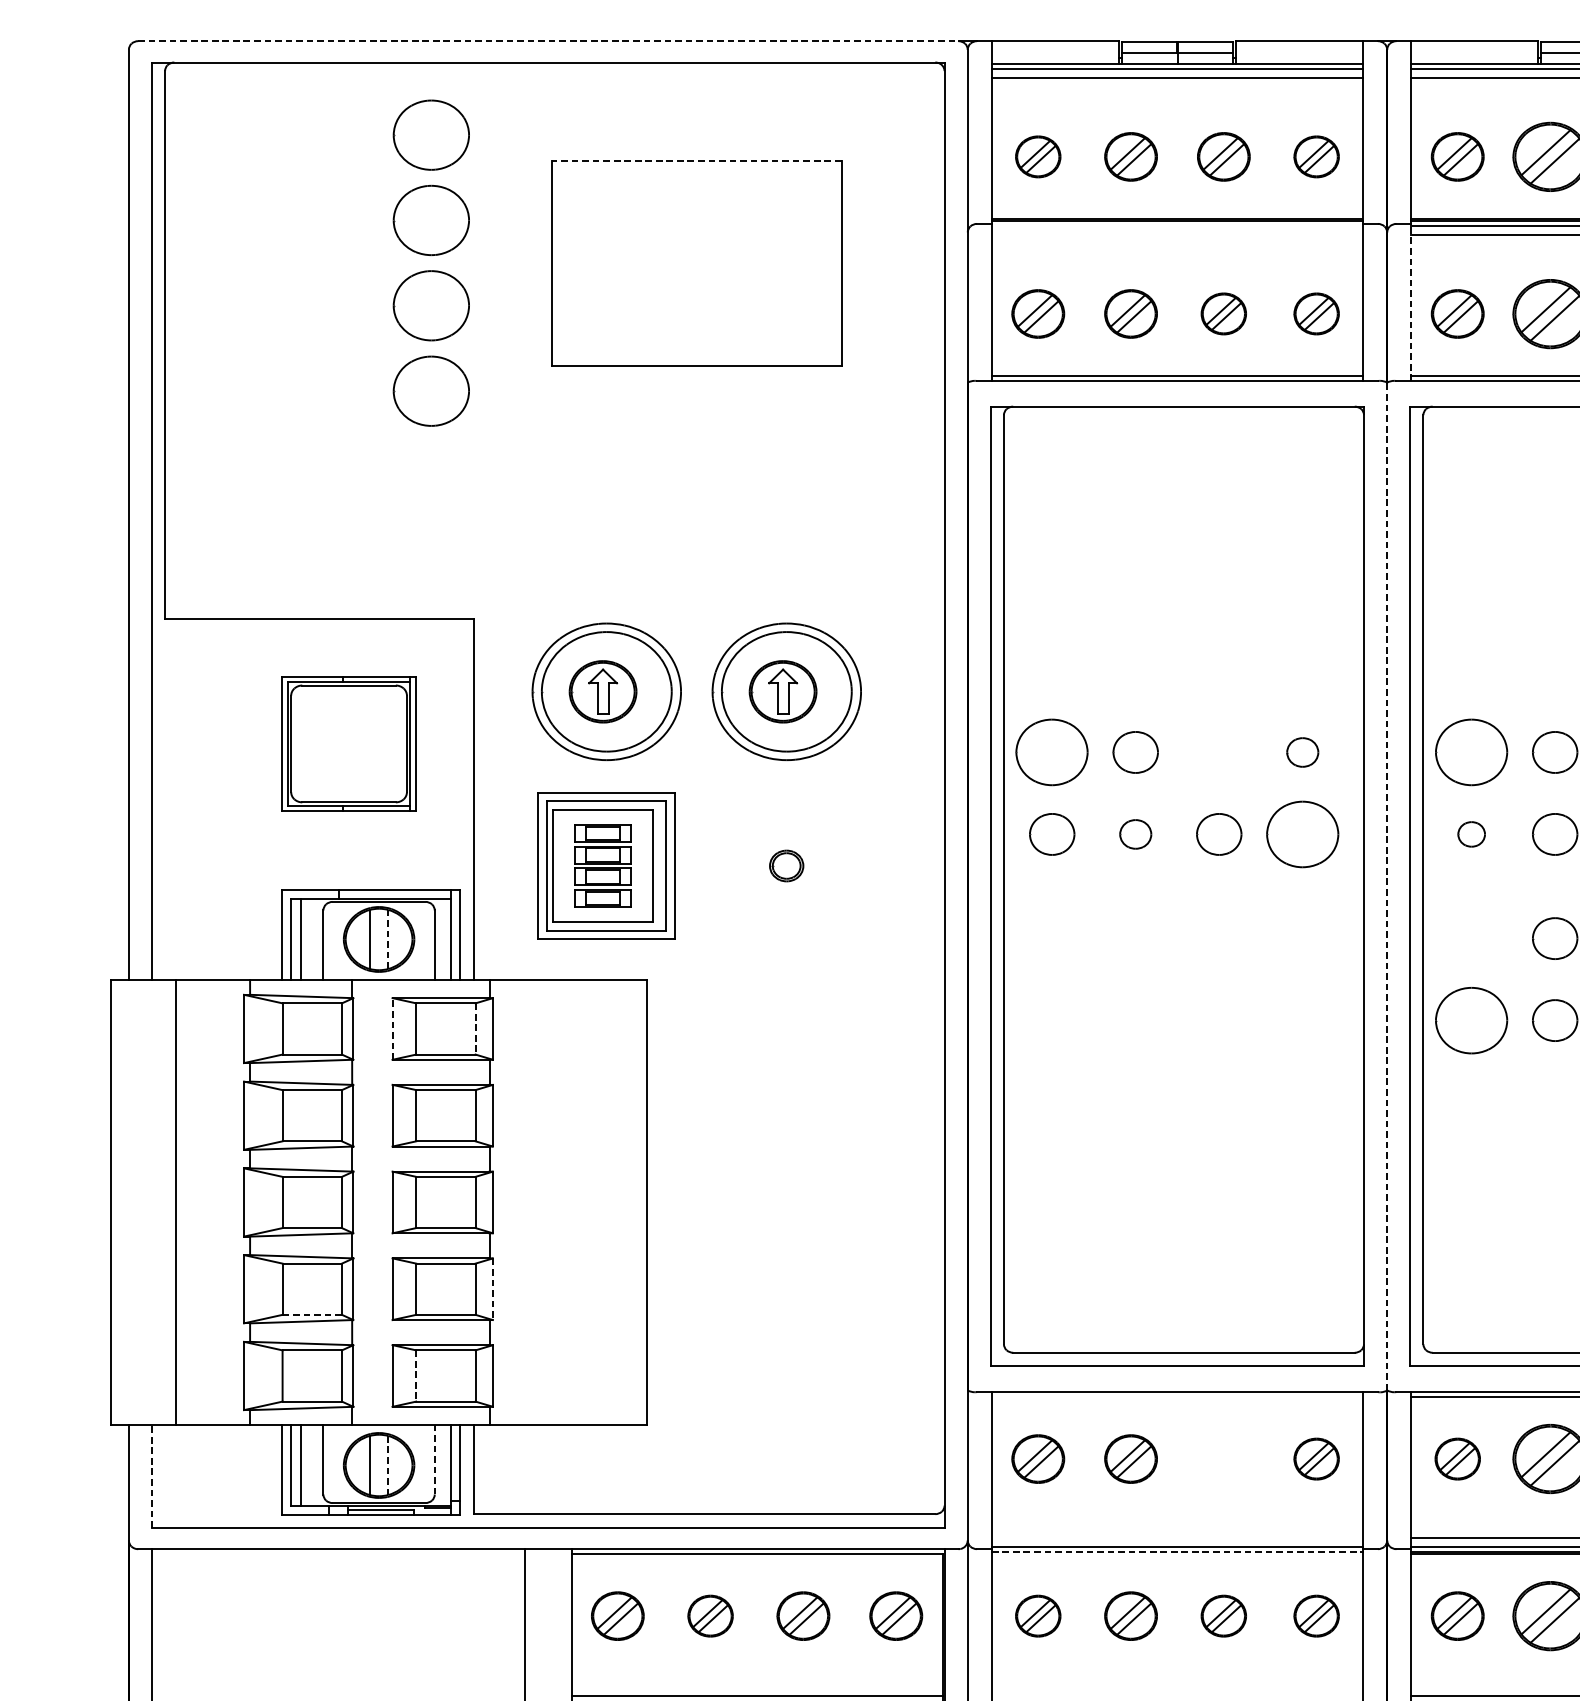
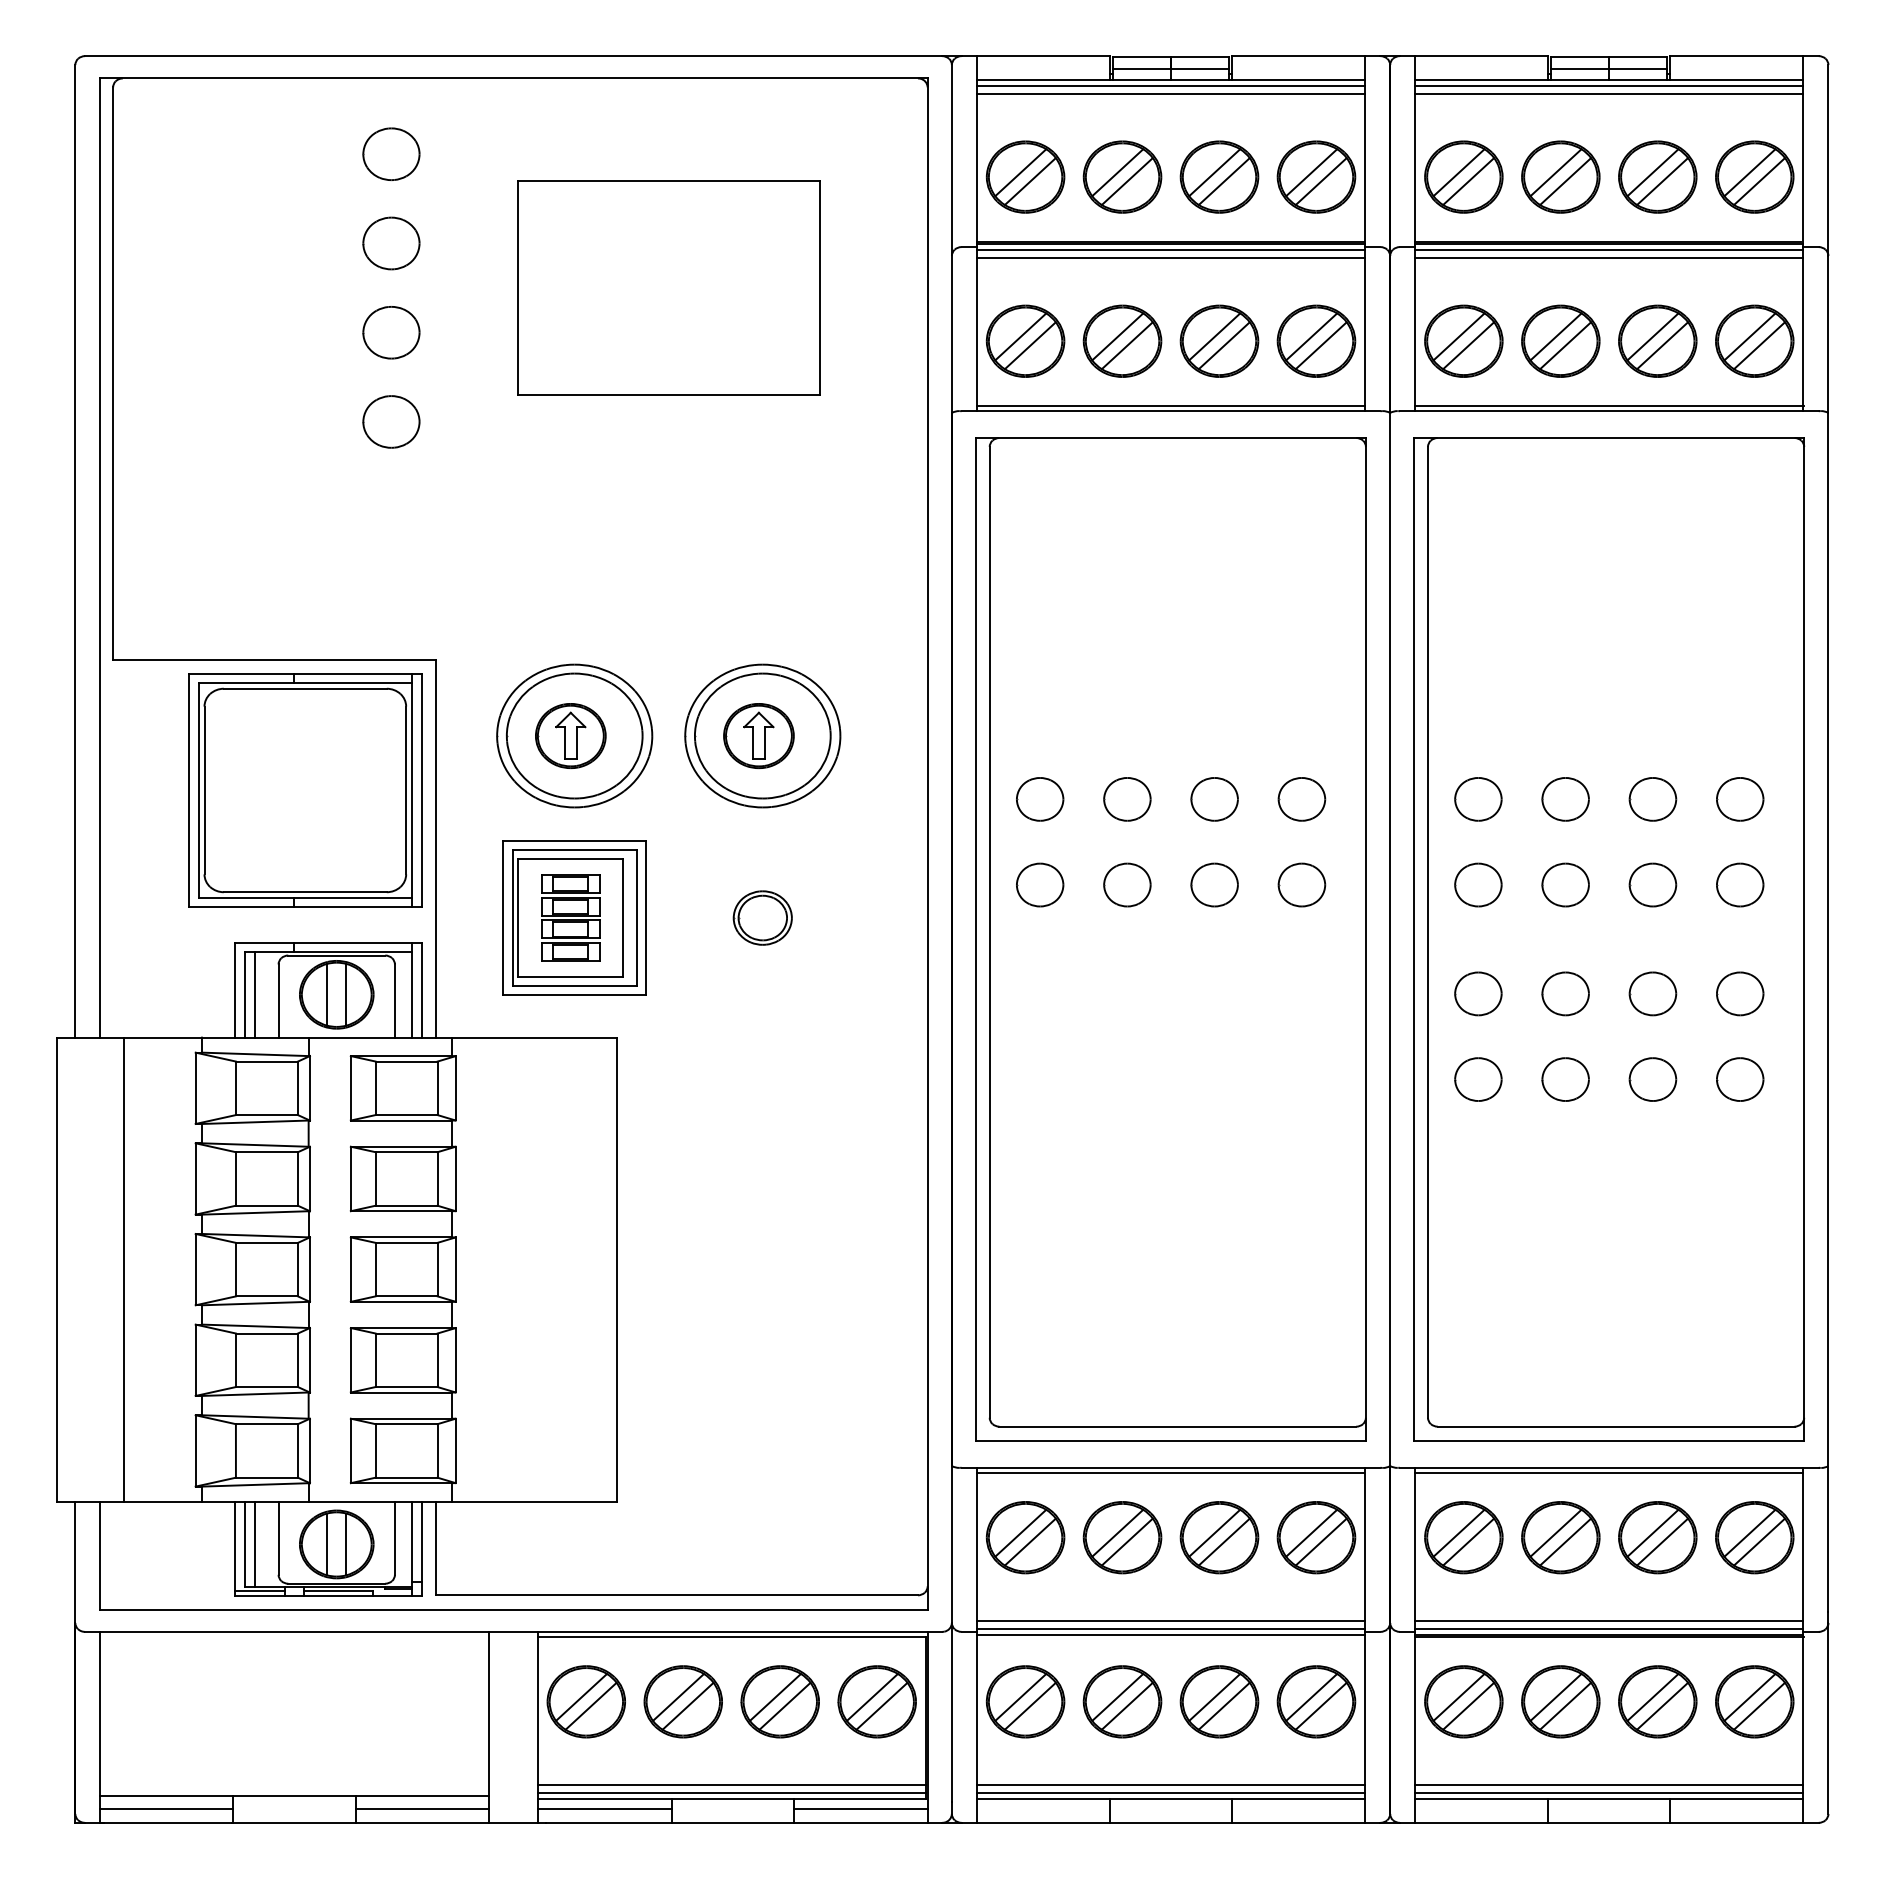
line: (548, 41) -> (513, 56), dashed -> solid
part: (431, 134) -> (391, 153), size x0.71
part: (1038, 156) -> (1025, 176), size x1.67
part: (1131, 156) -> (1122, 176), size x1.43
part: (1223, 156) -> (1219, 176), size x1.43
part: (1316, 156) -> (1316, 176), size x1.67
part: (1457, 156) -> (1463, 176), size x1.43
line: (696, 161) -> (668, 181), dashed -> solid
part: (431, 220) -> (391, 243), size x0.71
line: (1176, 226) -> (1170, 249), added
line: (1176, 234) -> (1170, 258), added
line: (1411, 301) -> (1415, 328), dashed -> solid
part: (431, 305) -> (391, 332), size x0.71
part: (1038, 313) -> (1025, 340), size x1.43
part: (1131, 313) -> (1122, 340), size x1.43
part: (1223, 313) -> (1219, 340), size x1.67
part: (1316, 313) -> (1316, 340), size x1.67
part: (1457, 313) -> (1463, 340), size x1.43
part: (431, 390) -> (391, 421), size x0.71
part: (349, 743) -> (305, 790), size x1.67
part: (1052, 752) -> (1040, 799), size x0.62
part: (1219, 752) -> (1214, 799), added
part: (1302, 752) -> (1301, 799), size x1.43
part: (1471, 752) -> (1478, 799), size x0.62
part: (1135, 833) -> (1127, 884), size x1.43
part: (1302, 833) -> (1301, 884), size x0.62
part: (1471, 833) -> (1478, 884), size x1.67
part: (786, 865) -> (762, 917), size x1.67
line: (1387, 886) -> (1390, 939), dashed -> solid
part: (1471, 938) -> (1478, 993), added
line: (388, 939) -> (346, 994), dashed -> solid
part: (1471, 1020) -> (1478, 1079), size x0.62
line: (392, 1028) -> (350, 1087), dashed -> solid
line: (475, 1029) -> (437, 1088), dashed -> solid
line: (492, 1289) -> (455, 1360), dashed -> solid
line: (312, 1315) -> (267, 1387), dashed -> solid
line: (416, 1375) -> (375, 1450), dashed -> solid
line: (1176, 1396) -> (1170, 1472), added
part: (1038, 1458) -> (1025, 1537), size x1.43
part: (1131, 1458) -> (1122, 1537), size x1.43
part: (1223, 1458) -> (1219, 1537), added
part: (1316, 1458) -> (1316, 1537), size x1.67
part: (1457, 1458) -> (1463, 1537), size x1.67
line: (434, 1459) -> (394, 1538), dashed -> solid
line: (388, 1465) -> (346, 1544), dashed -> solid
line: (152, 1476) -> (99, 1555), dashed -> solid
line: (305, 1509) -> (259, 1590), added
line: (1176, 1538) -> (1170, 1620), added
line: (1177, 1551) -> (1171, 1634), dashed -> solid
part: (617, 1615) -> (585, 1701), size x1.43
part: (709, 1615) -> (682, 1701), size x1.67
part: (802, 1615) -> (779, 1701), size x1.43
part: (895, 1615) -> (876, 1701), size x1.43
part: (1038, 1615) -> (1025, 1701), size x1.67
part: (1131, 1615) -> (1122, 1701), size x1.43
part: (1223, 1615) -> (1219, 1701), size x1.67
part: (1316, 1615) -> (1316, 1701), size x1.67
part: (1457, 1615) -> (1463, 1701), size x1.43
line: (1176, 1695) -> (1170, 1784), added

